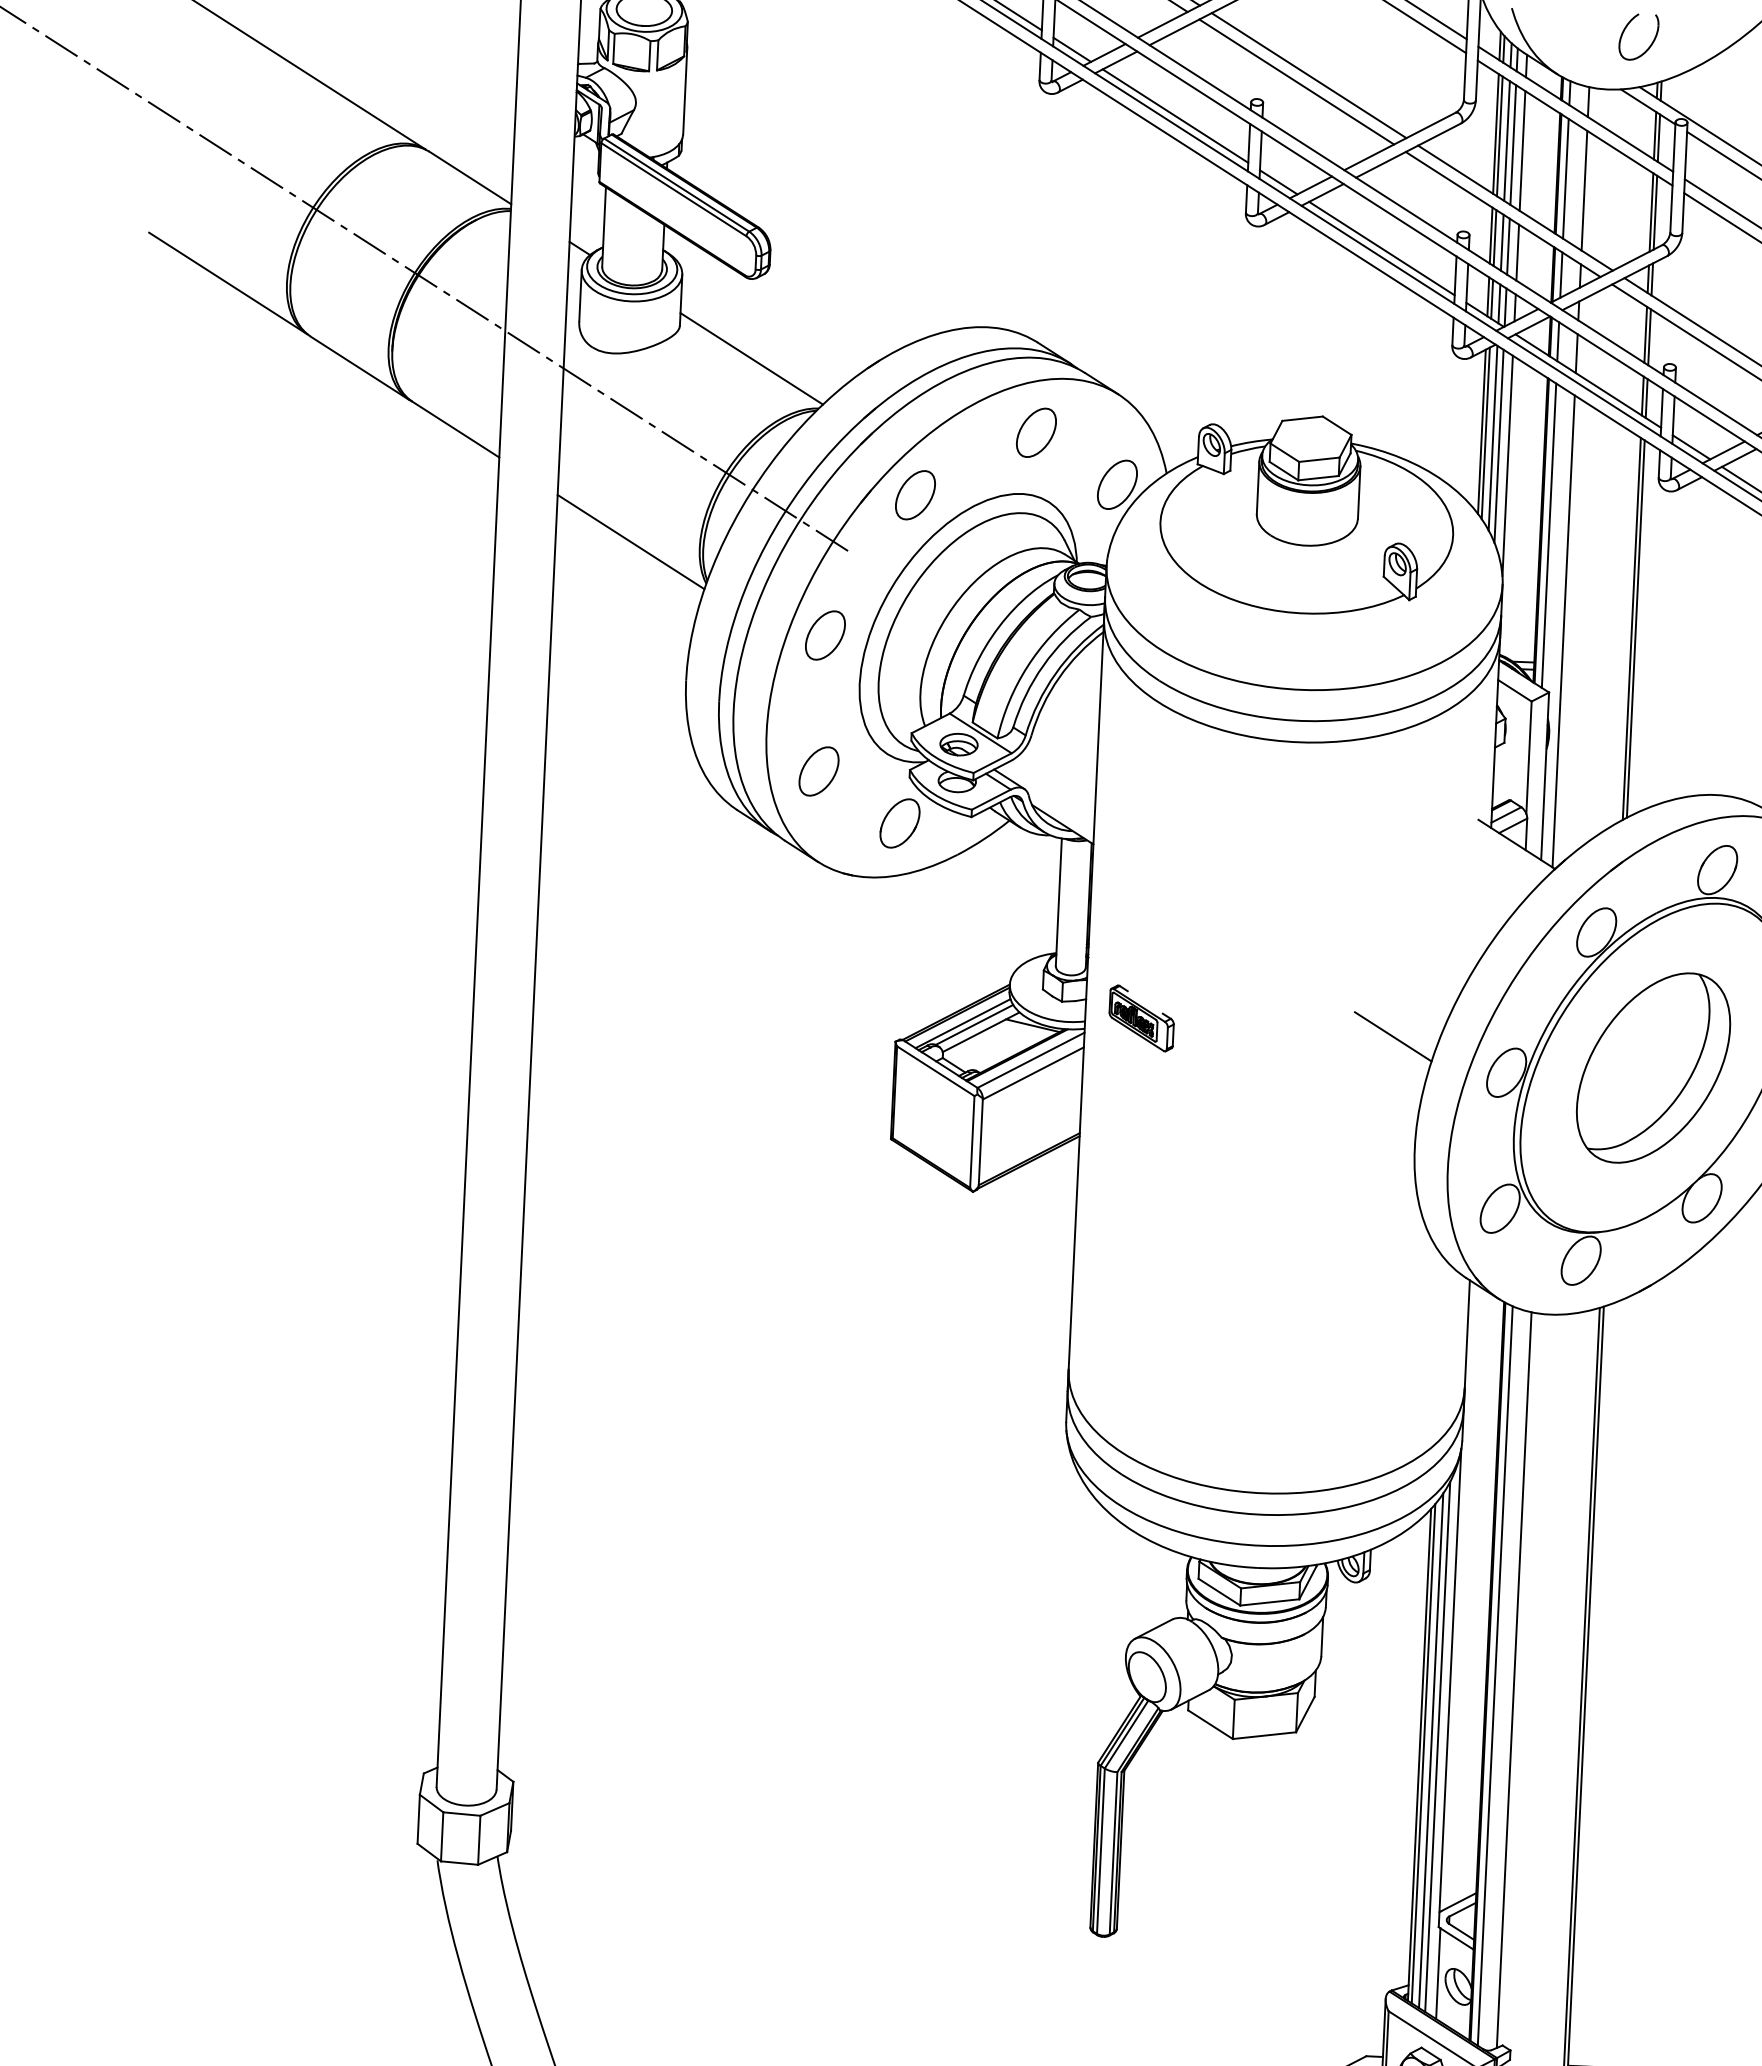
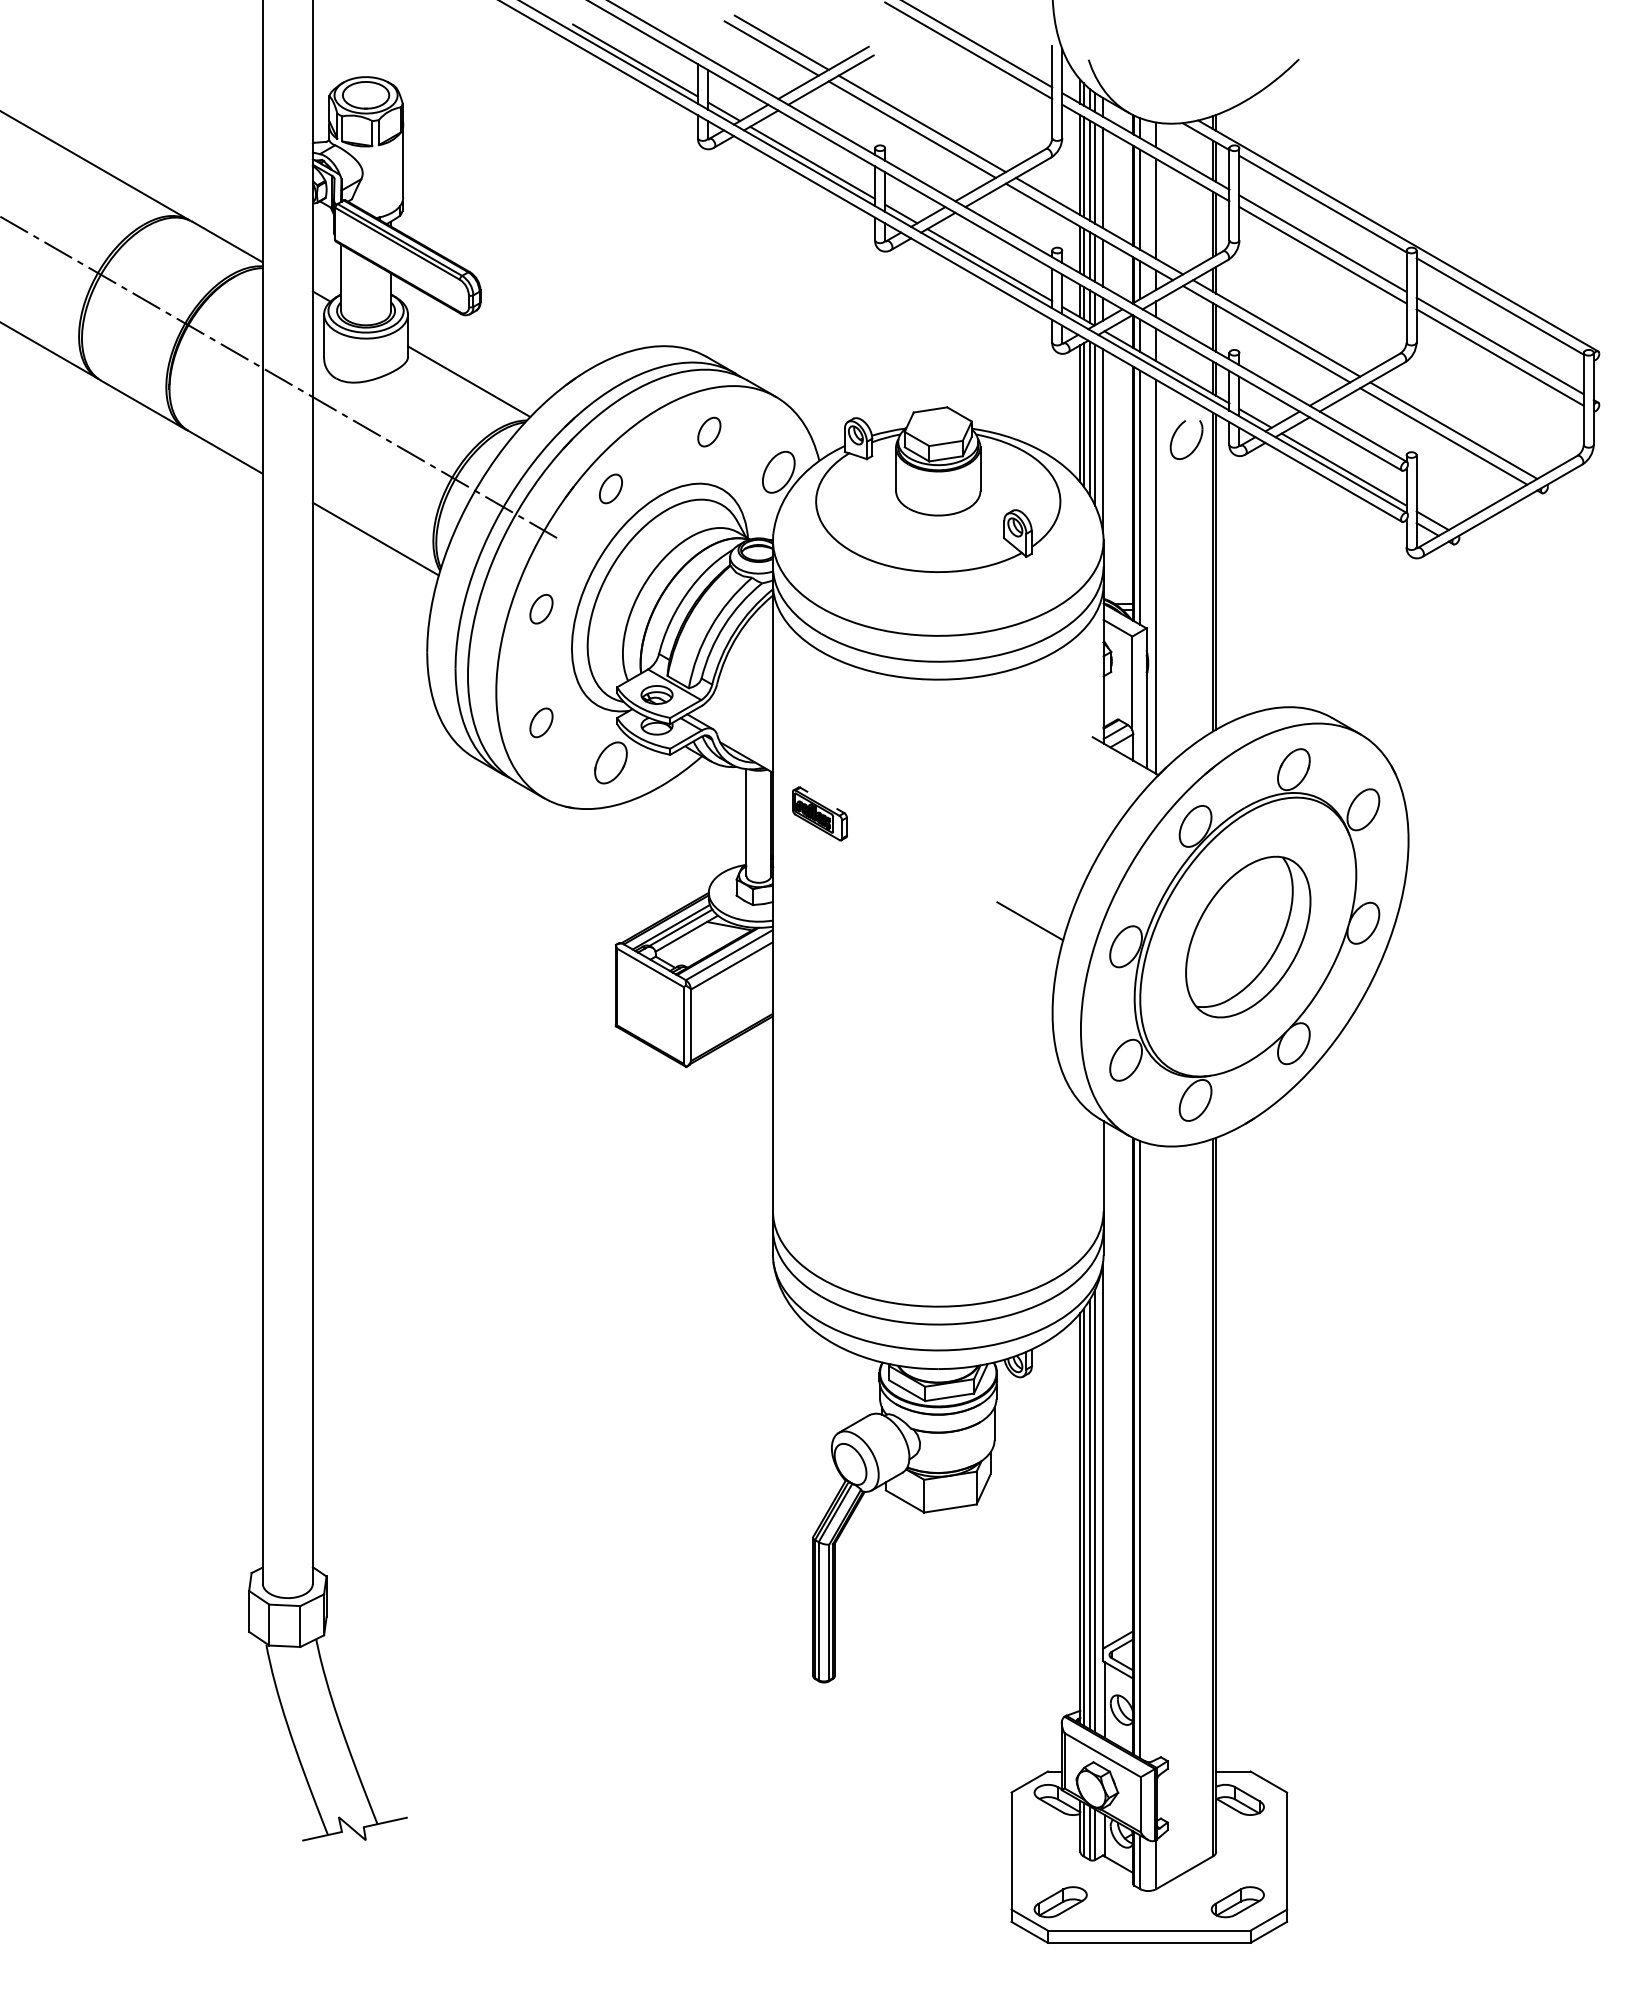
part: (1649, 45) -> (1195, 446), moved
part: (1036, 432) -> (709, 431), size x0.7
part: (914, 494) -> (610, 488), size x0.7
part: (825, 634) -> (541, 608), size x0.7
part: (819, 771) -> (541, 722), size x0.7
part: (1141, 1017) -> (819, 813), moved
line: (1514, 1680) -> (1156, 1452), removed

